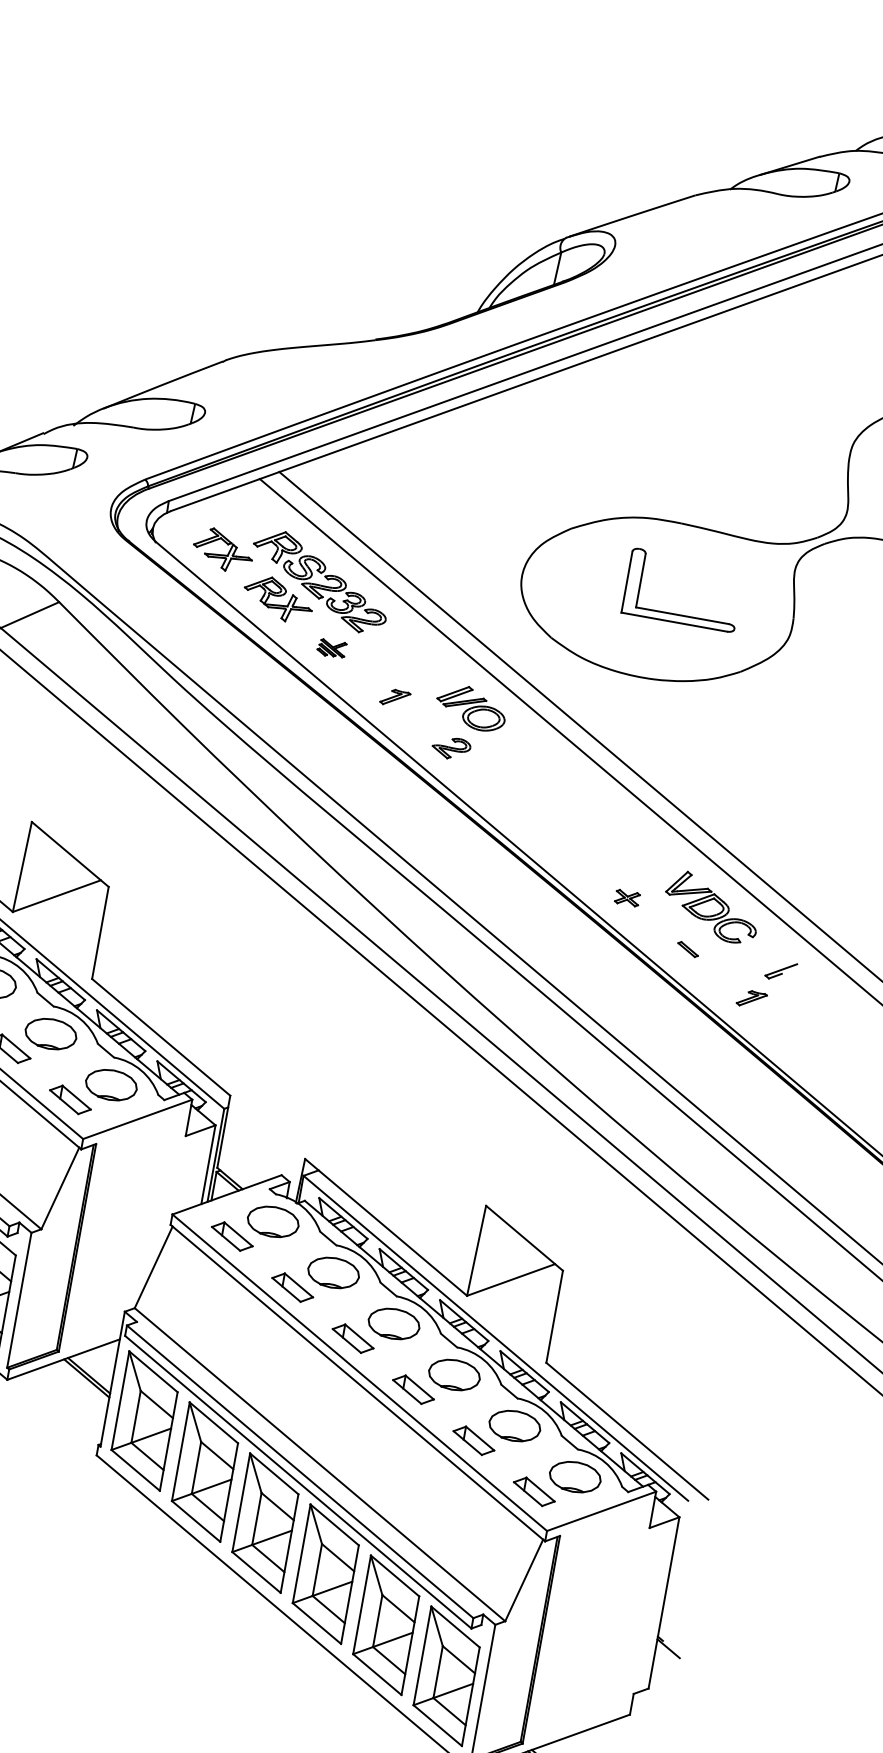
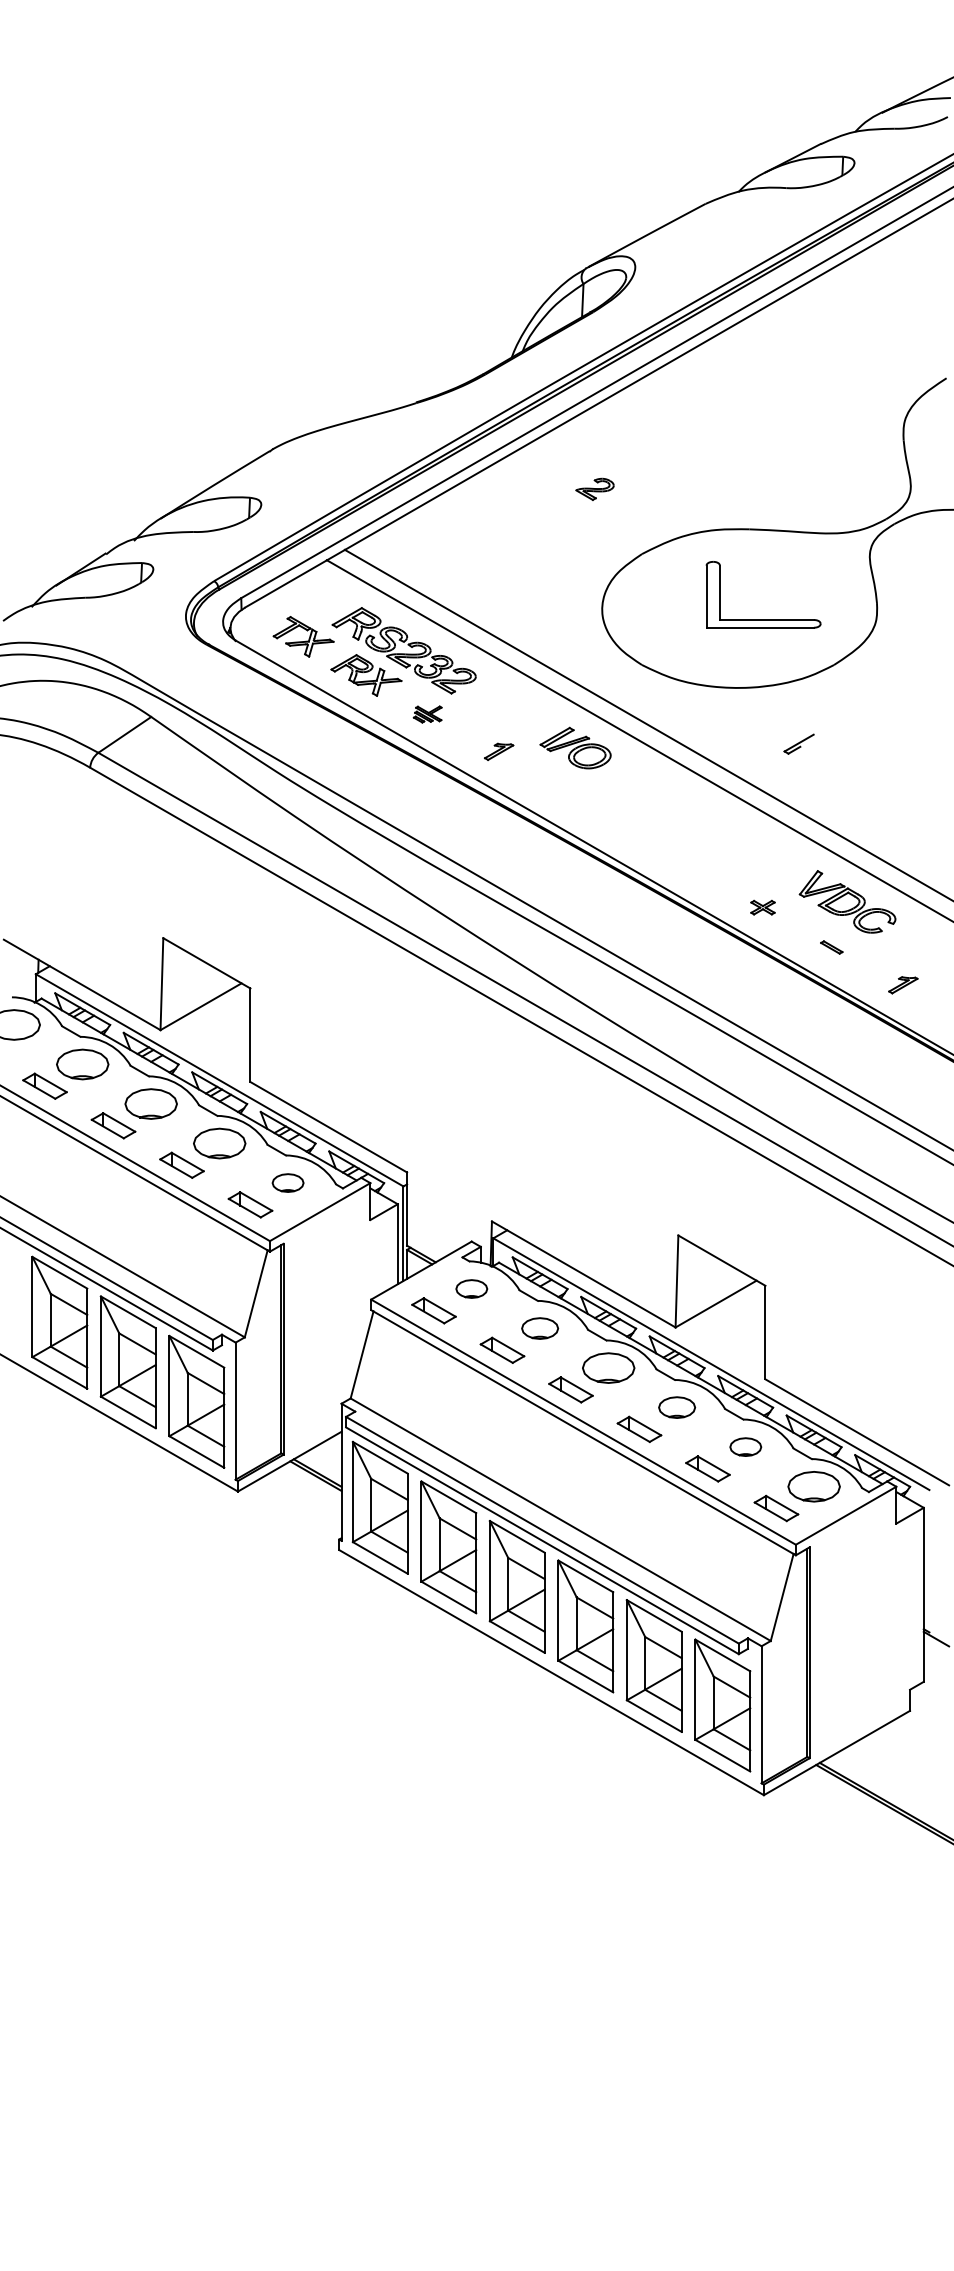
part: (450, 747) -> (594, 488), moved
part: (780, 970) -> (798, 743), moved
part: (110, 1084) -> (287, 1182), size x0.6
part: (273, 1221) -> (471, 1288), size x0.6
part: (332, 1272) -> (539, 1328), size x0.7
part: (453, 1374) -> (676, 1407), size x0.7
part: (514, 1425) -> (745, 1446), size x0.6

